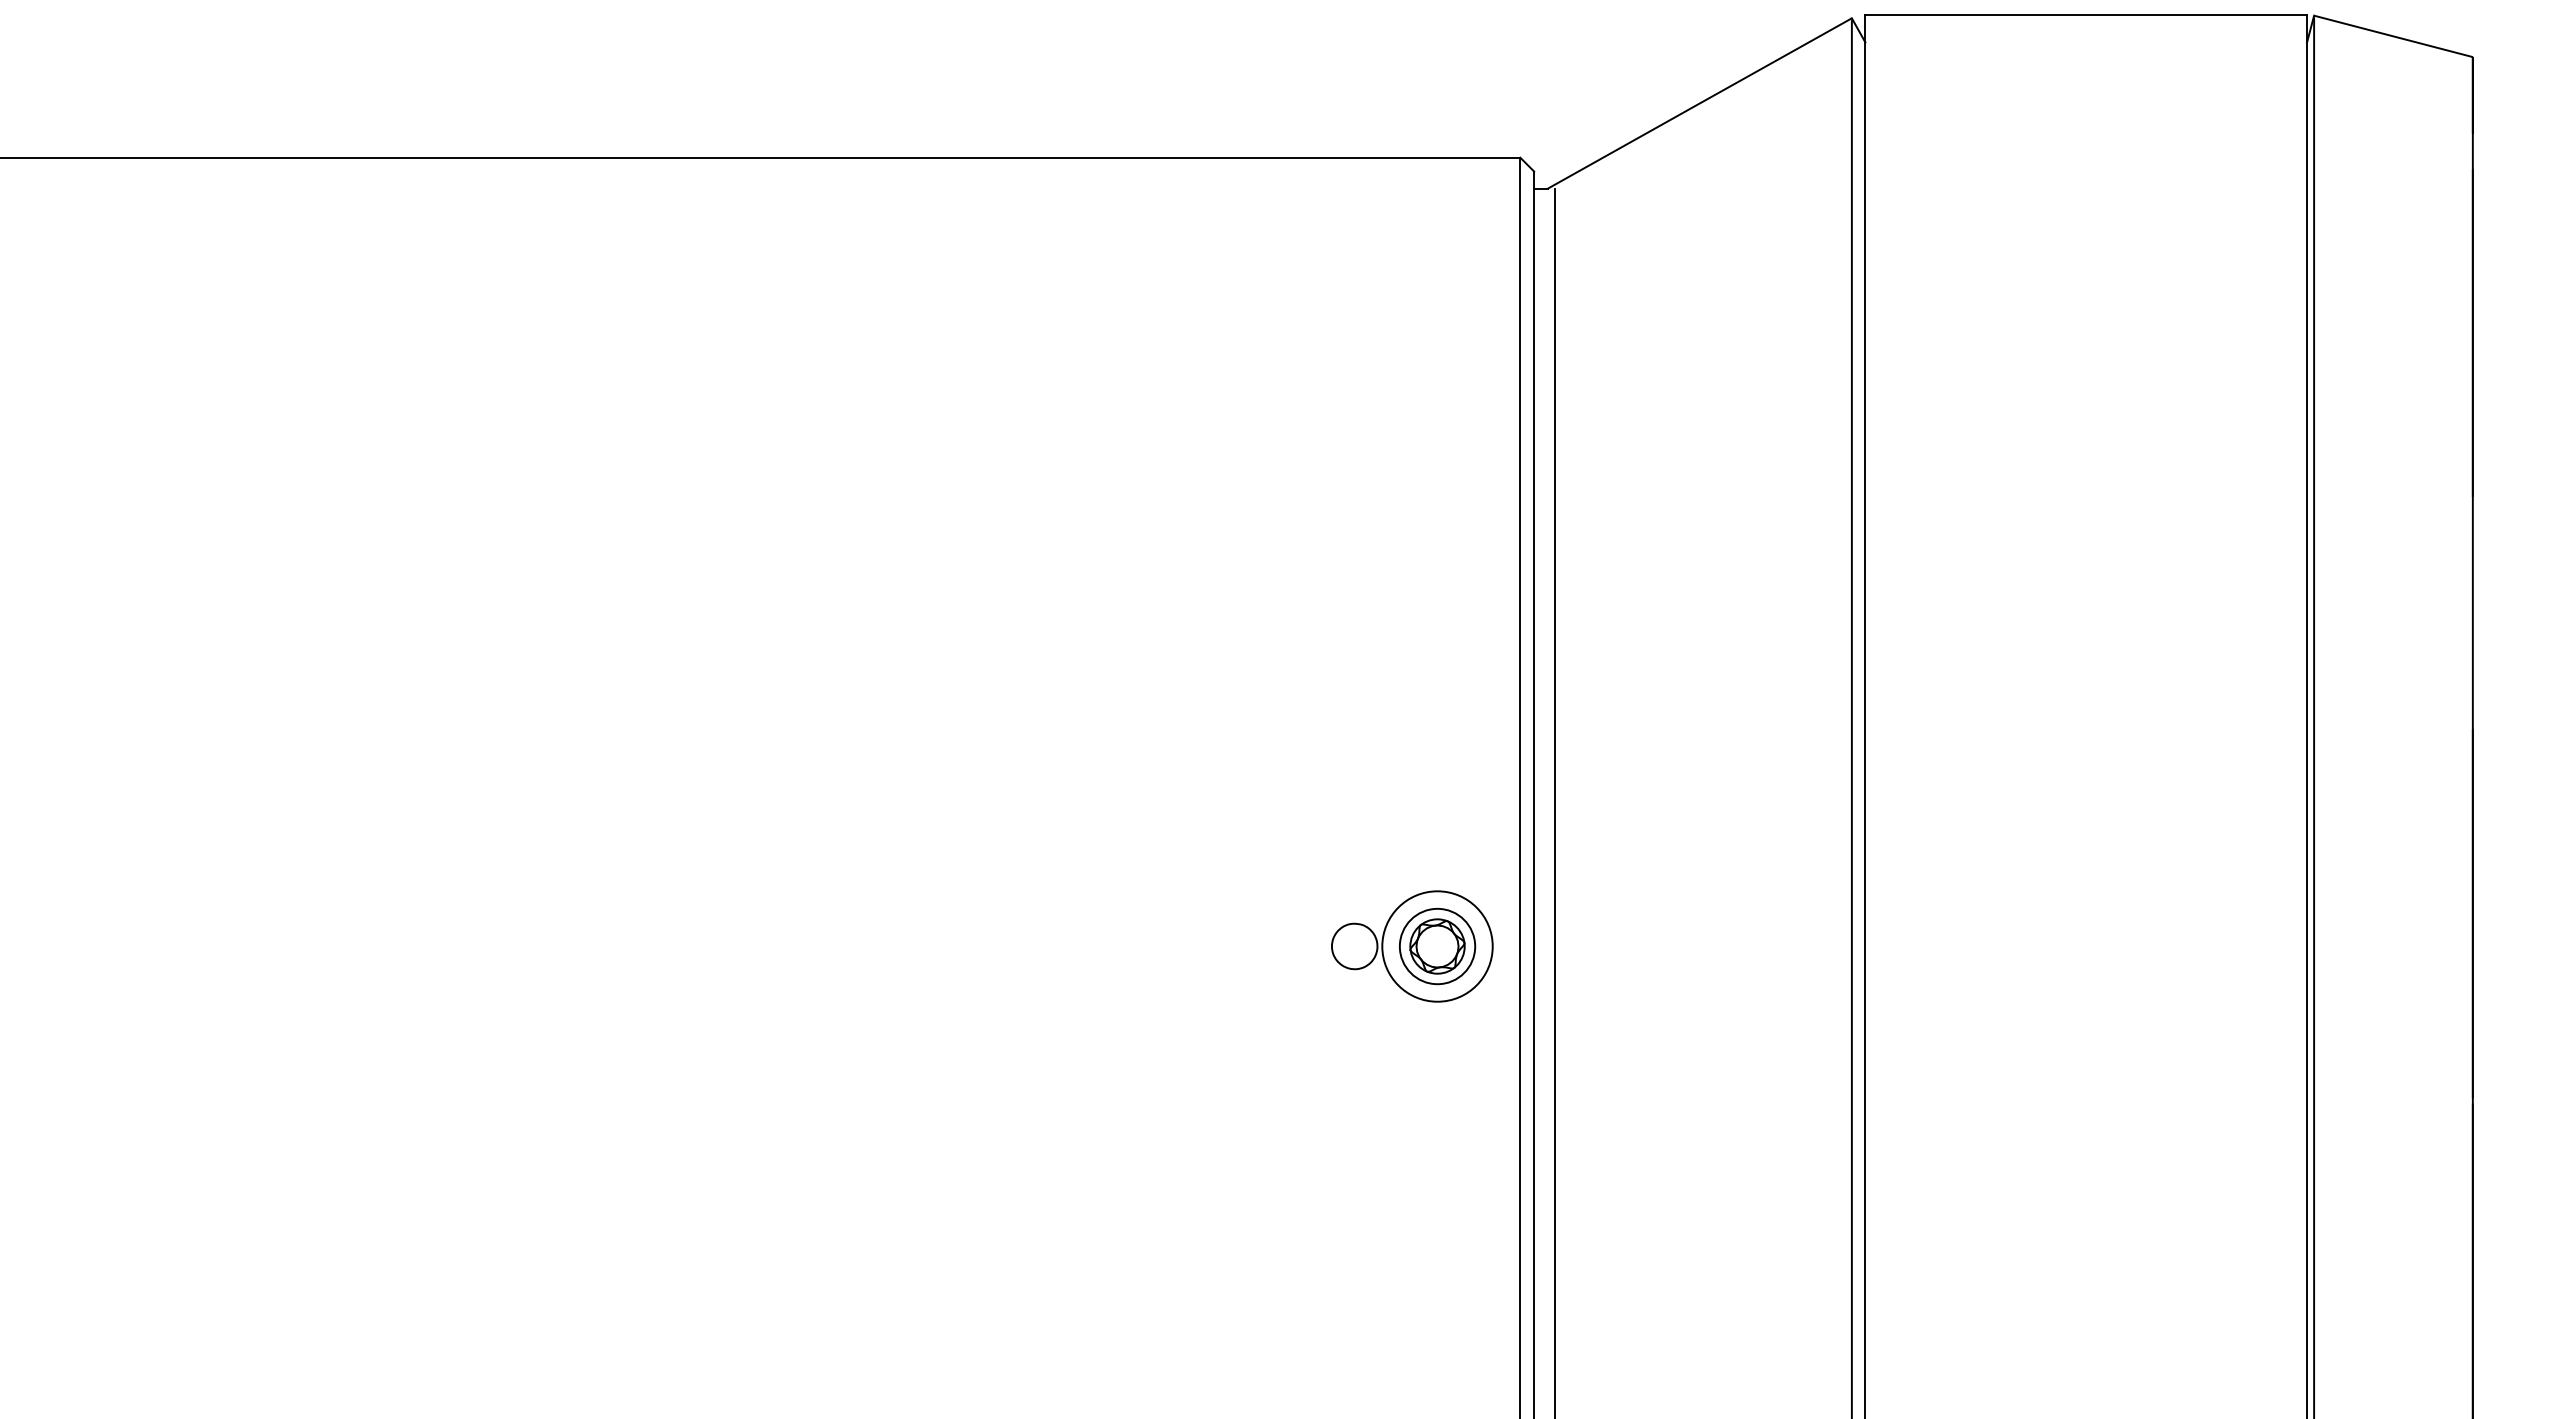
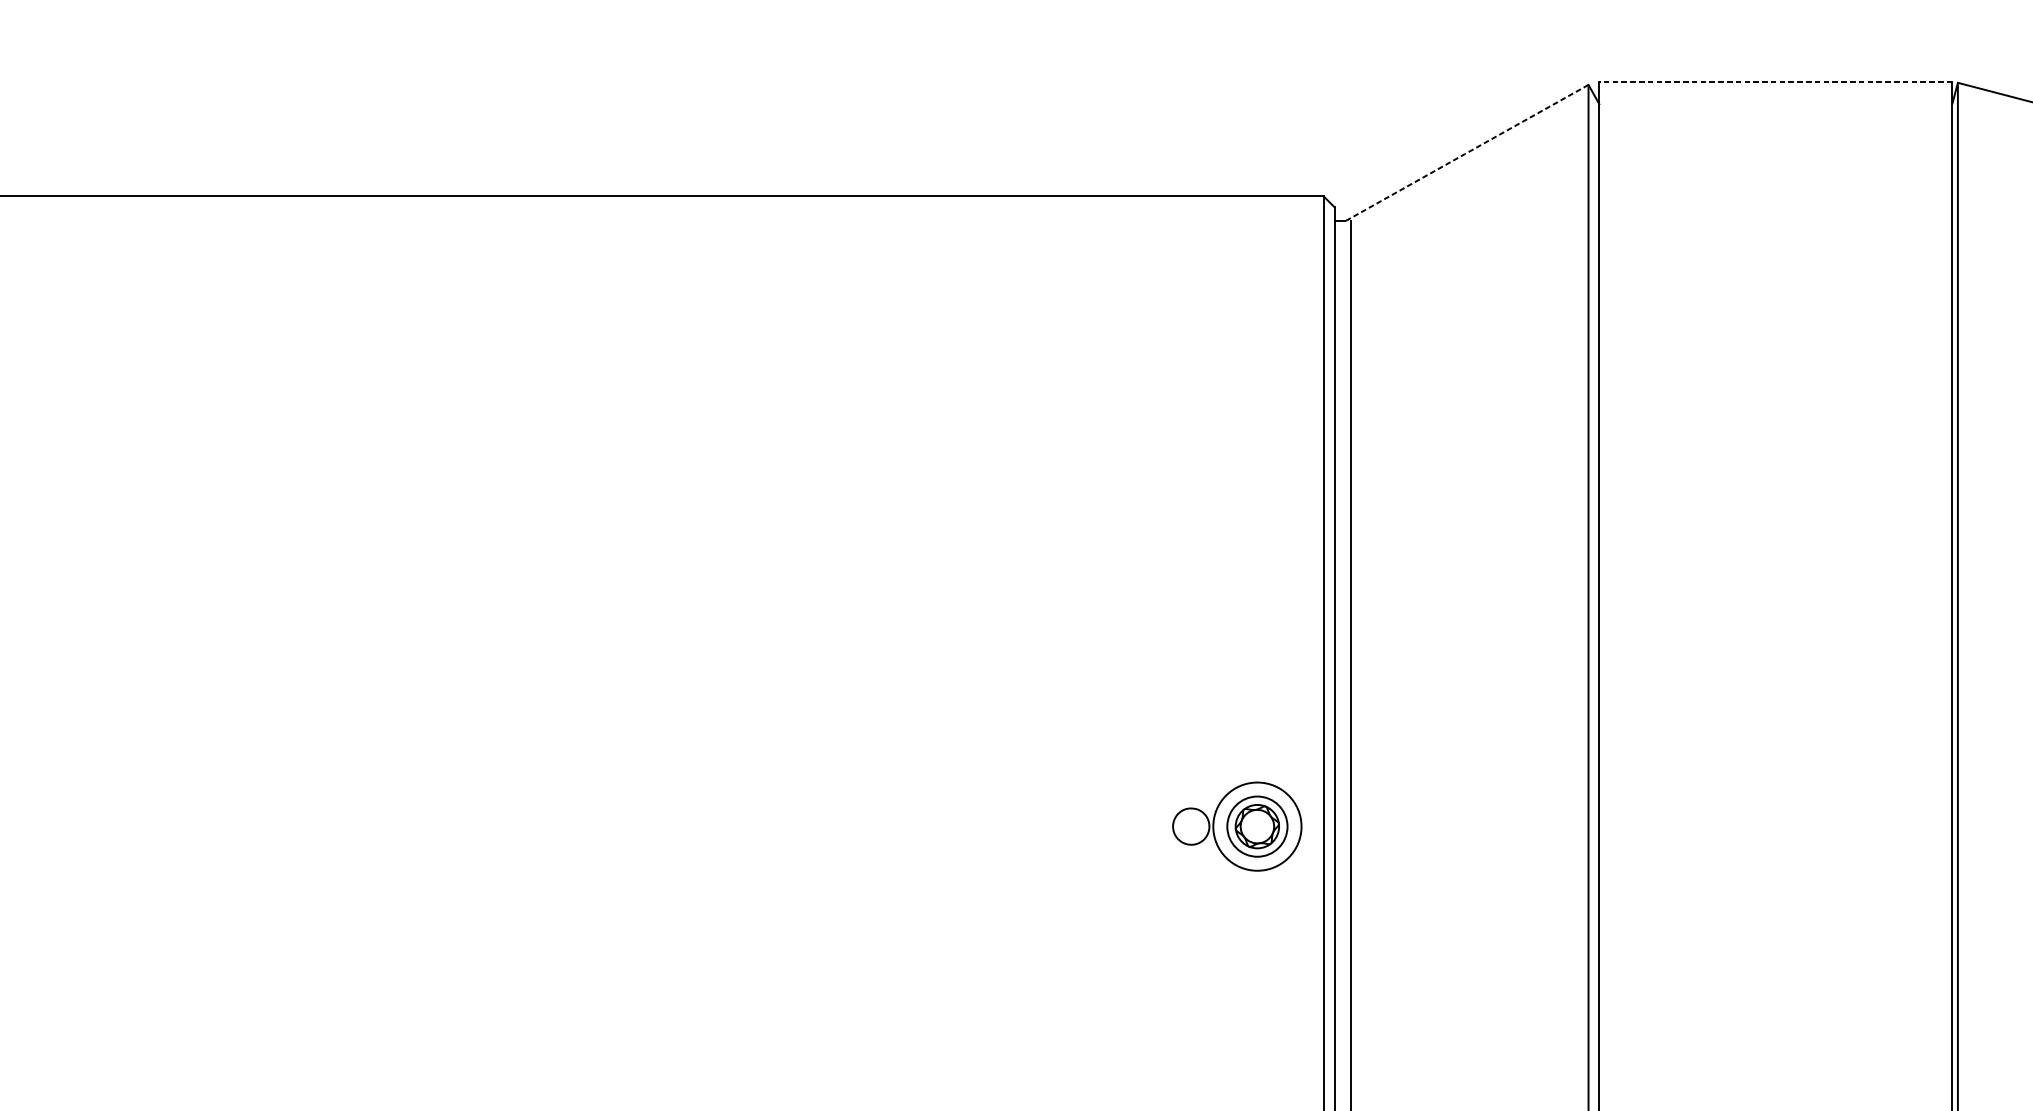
line: (2086, 14) -> (1776, 81), solid -> dashed
line: (1699, 103) -> (1466, 152), solid -> dashed

